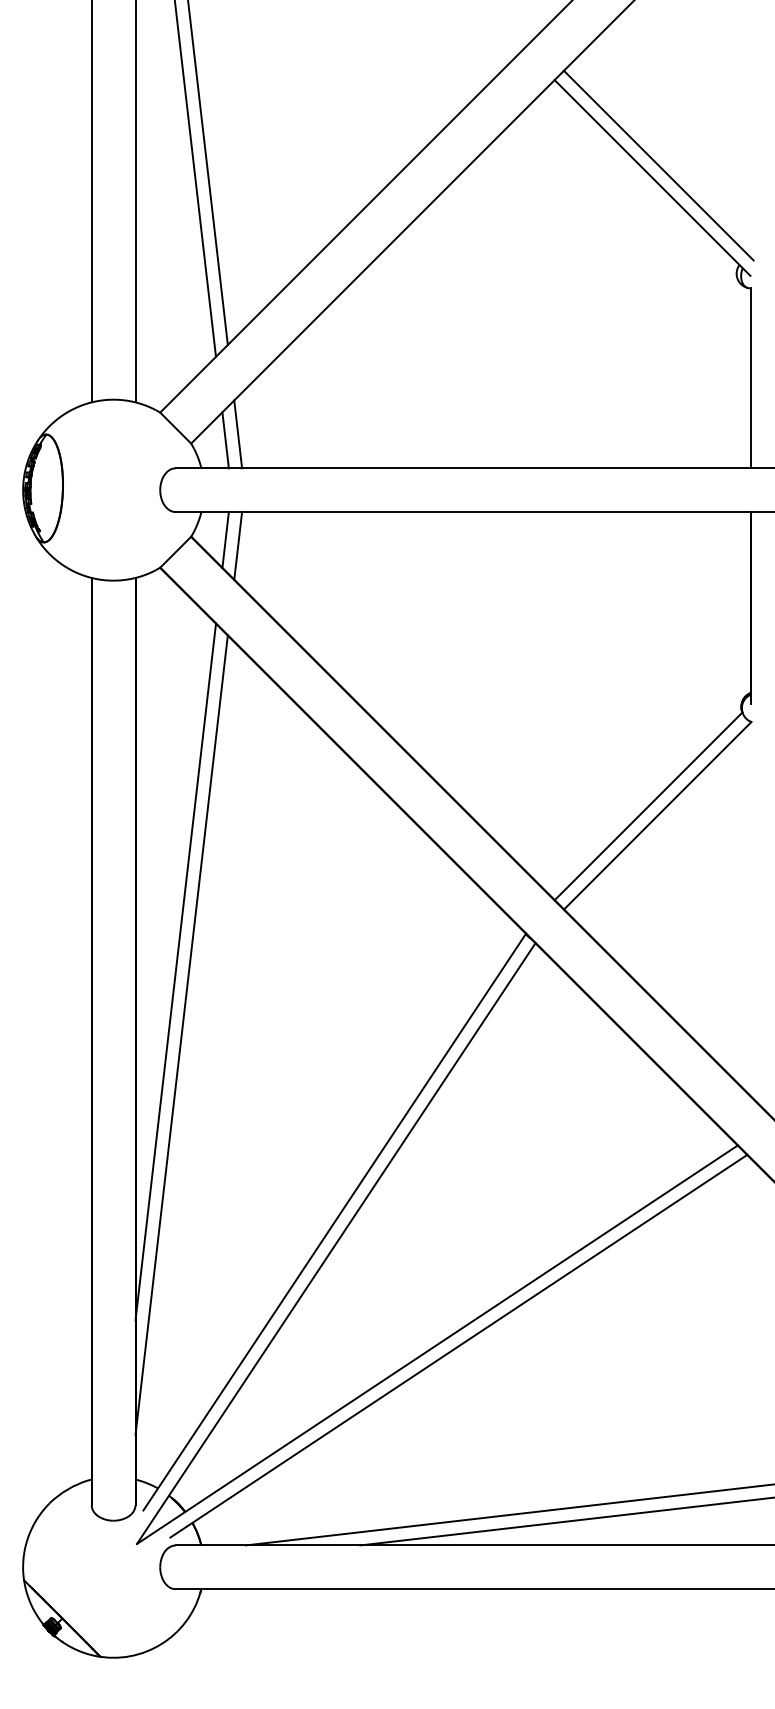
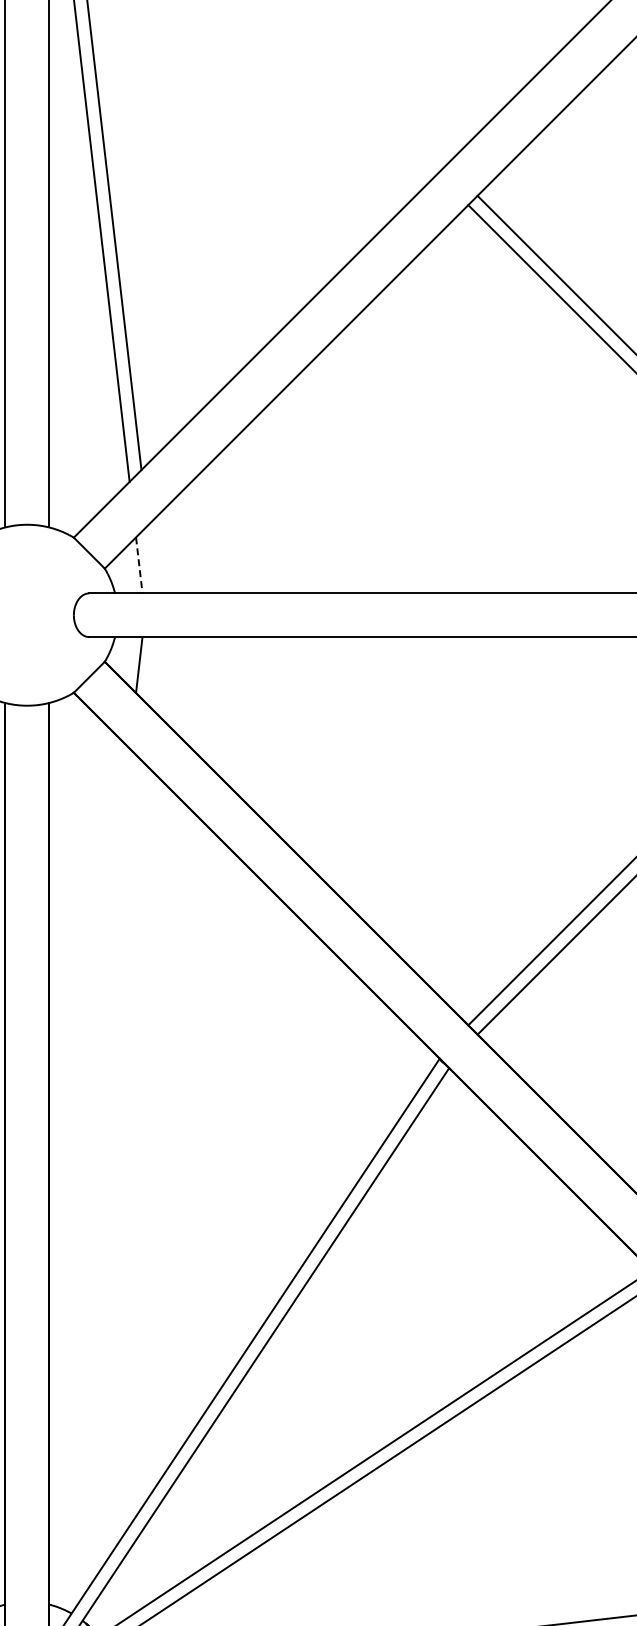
line: (238, 434) -> (152, 559), removed
line: (225, 440) -> (139, 565), solid -> dashed
line: (238, 545) -> (152, 670), removed
line: (175, 971) -> (89, 1096), removed
line: (181, 1035) -> (95, 1160), removed

